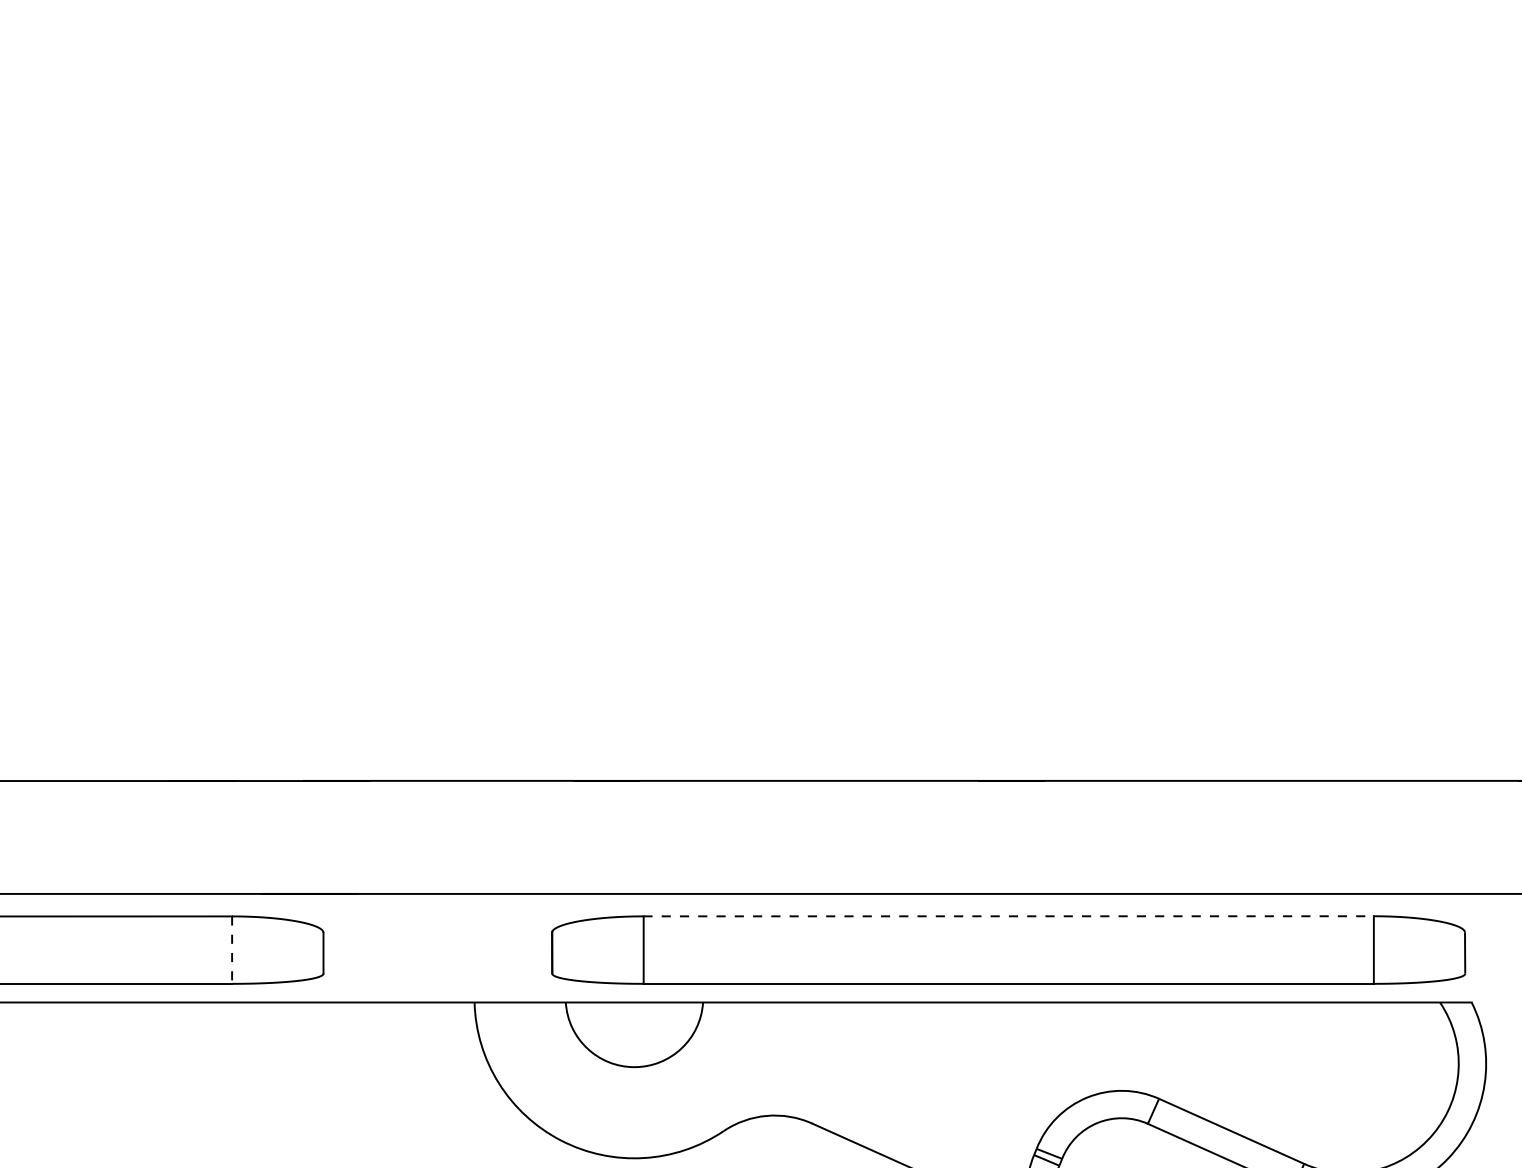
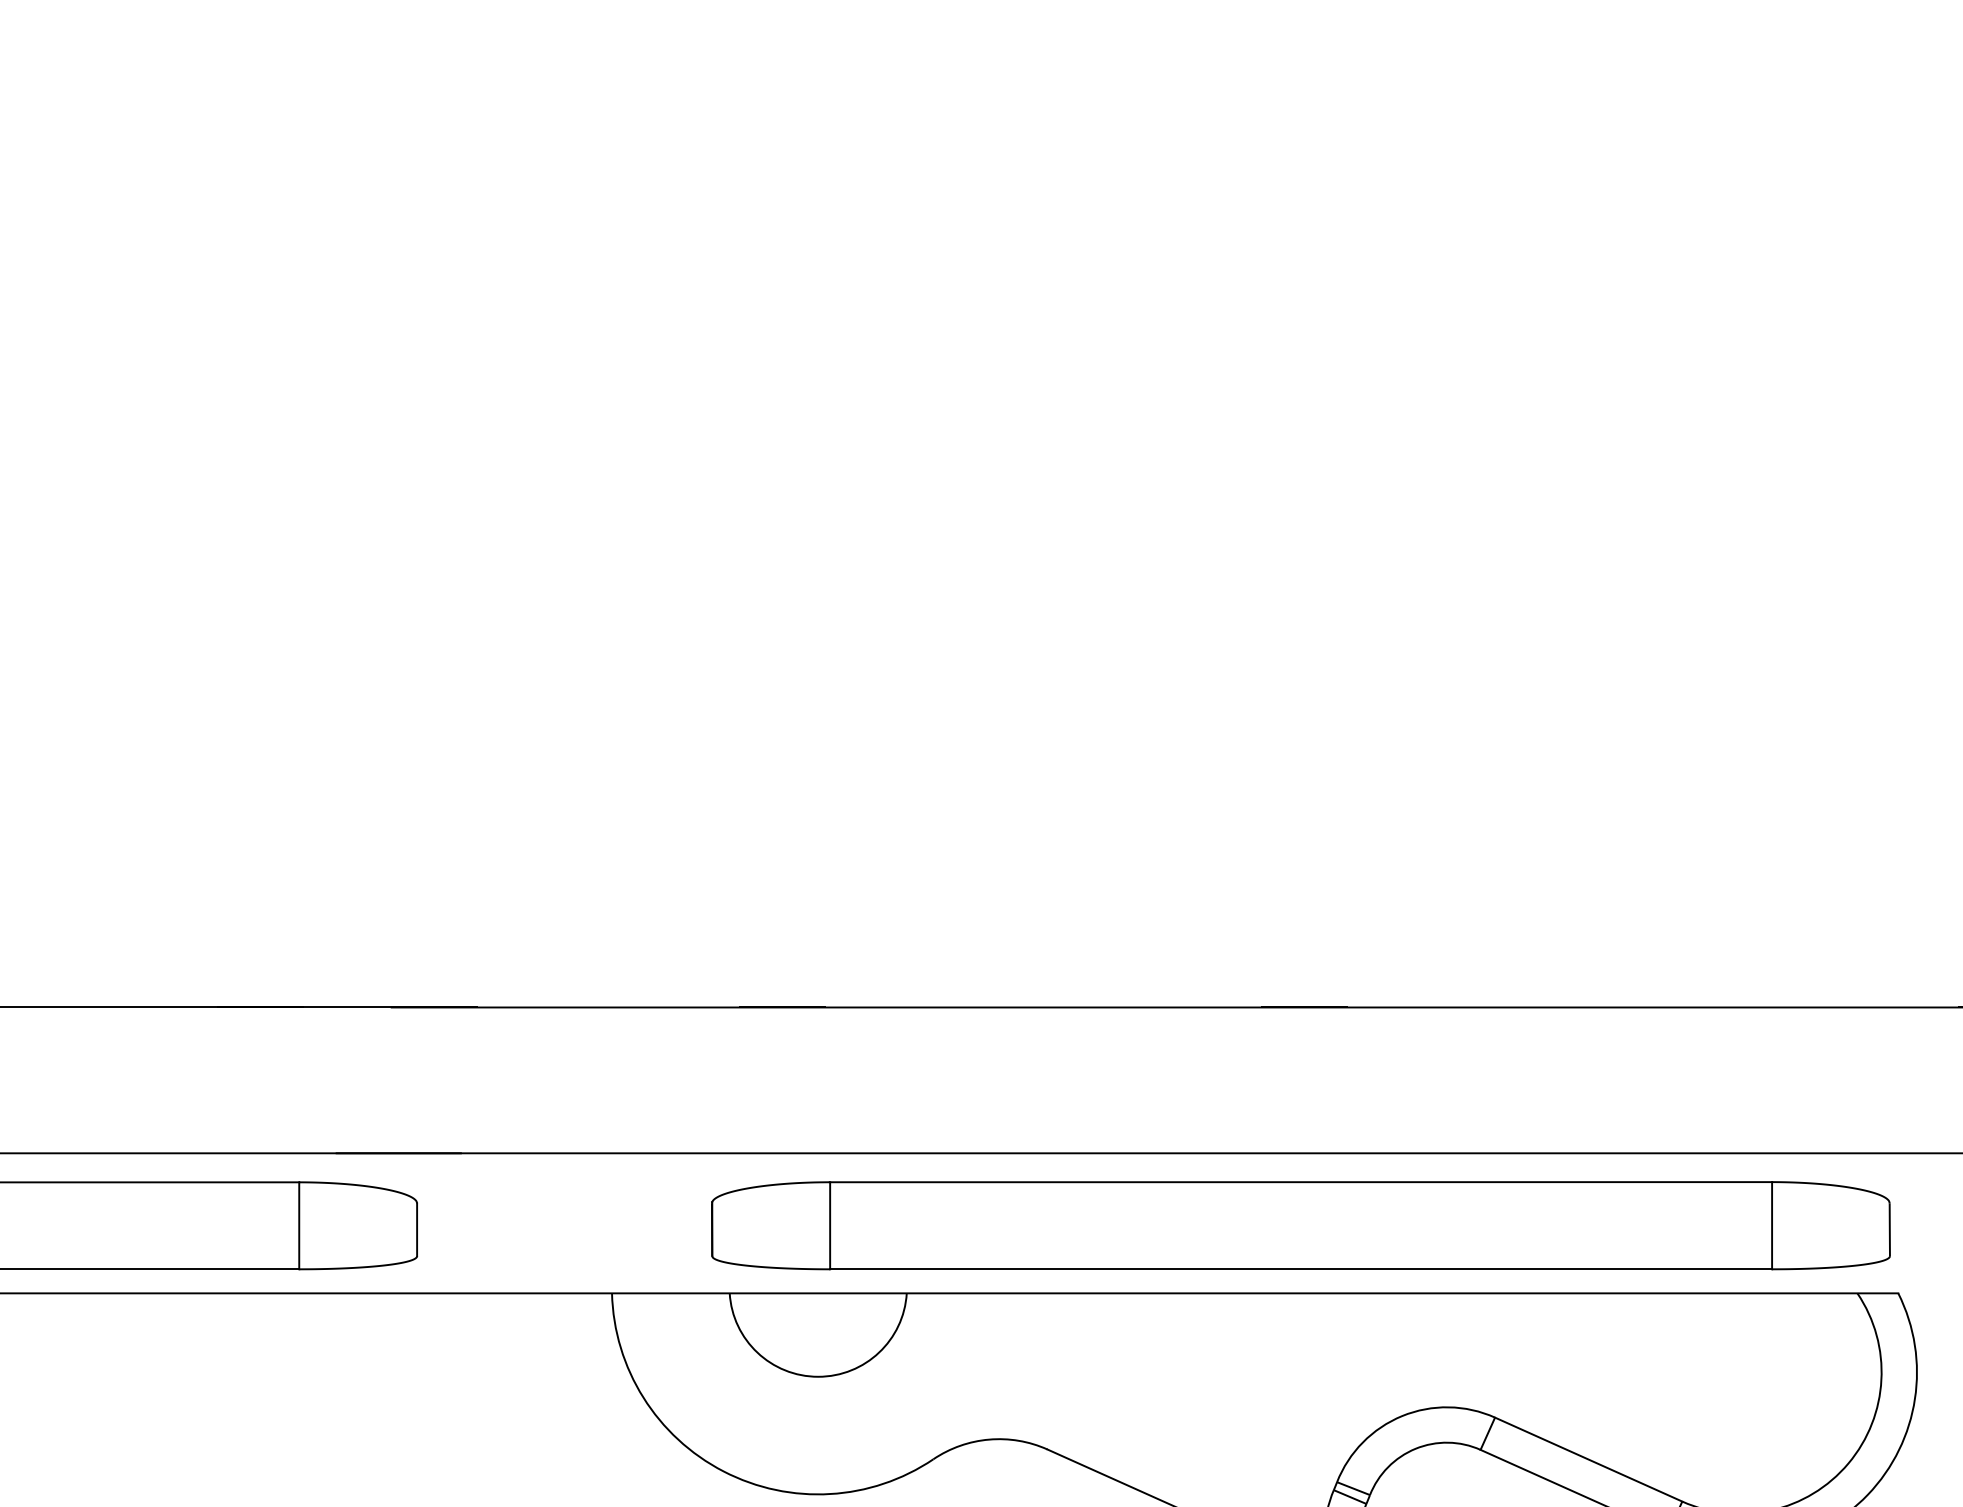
line: (1008, 916) -> (1300, 1182), dashed -> solid
line: (232, 950) -> (299, 1226), dashed -> solid

